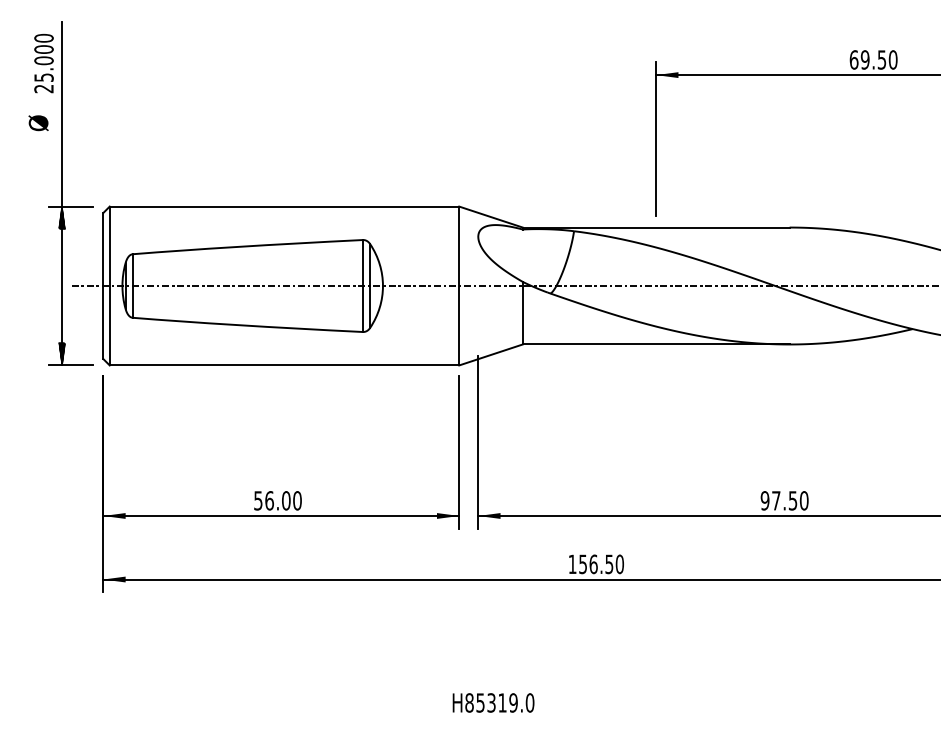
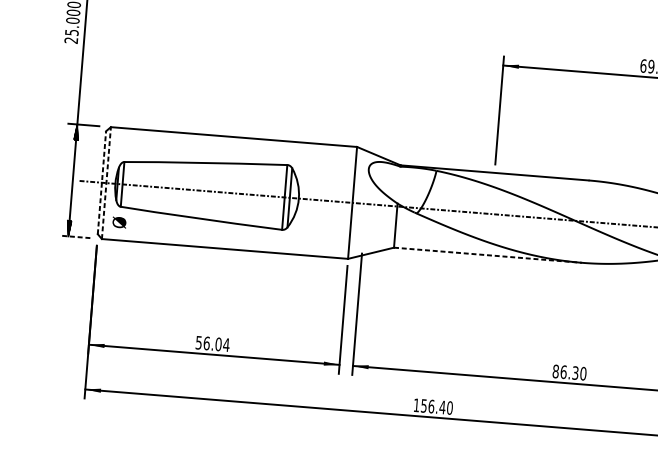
text: (38, 123) -> (119, 222), moved
line: (103, 285) -> (102, 182), solid -> dashed
line: (109, 285) -> (106, 182), solid -> dashed
line: (656, 344) -> (488, 255), solid -> dashed
line: (71, 365) -> (74, 236), solid -> dashed
text: (297, 500) -> (226, 344), 56.00 -> 56.04
text: (778, 500) -> (565, 372), 97.50 -> 86.30
text: (609, 564) -> (442, 407), 156.50 -> 156.40

